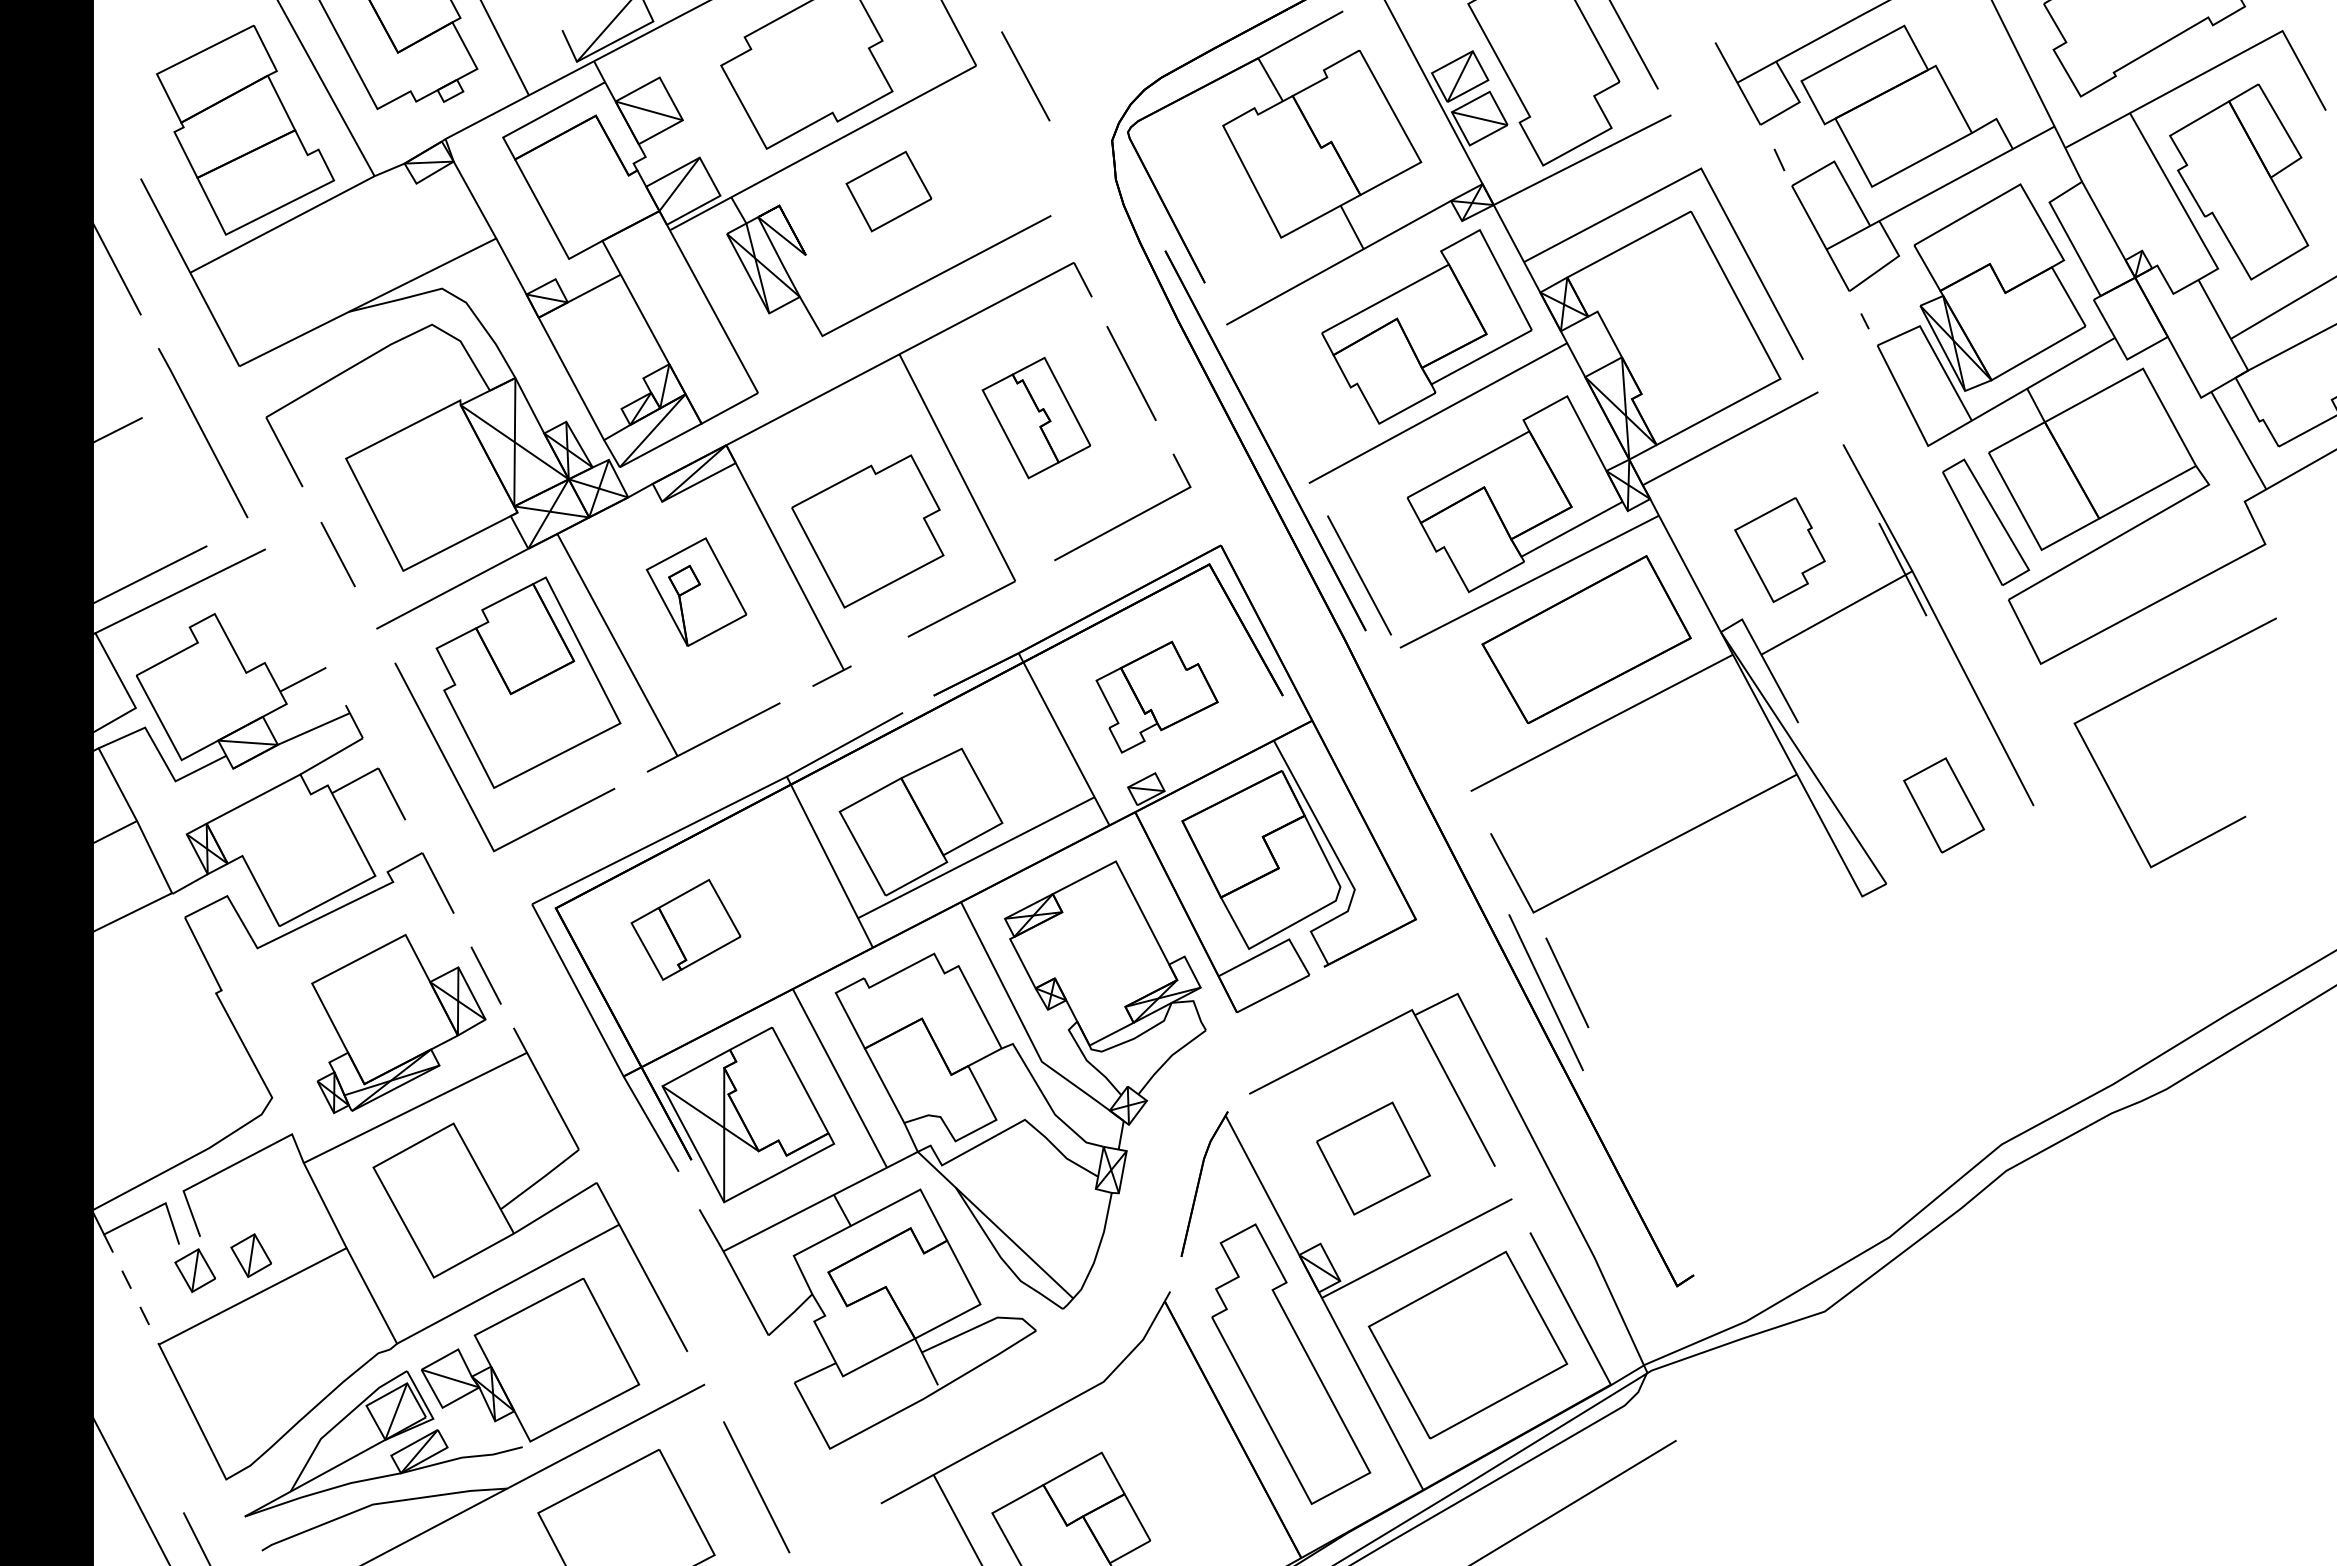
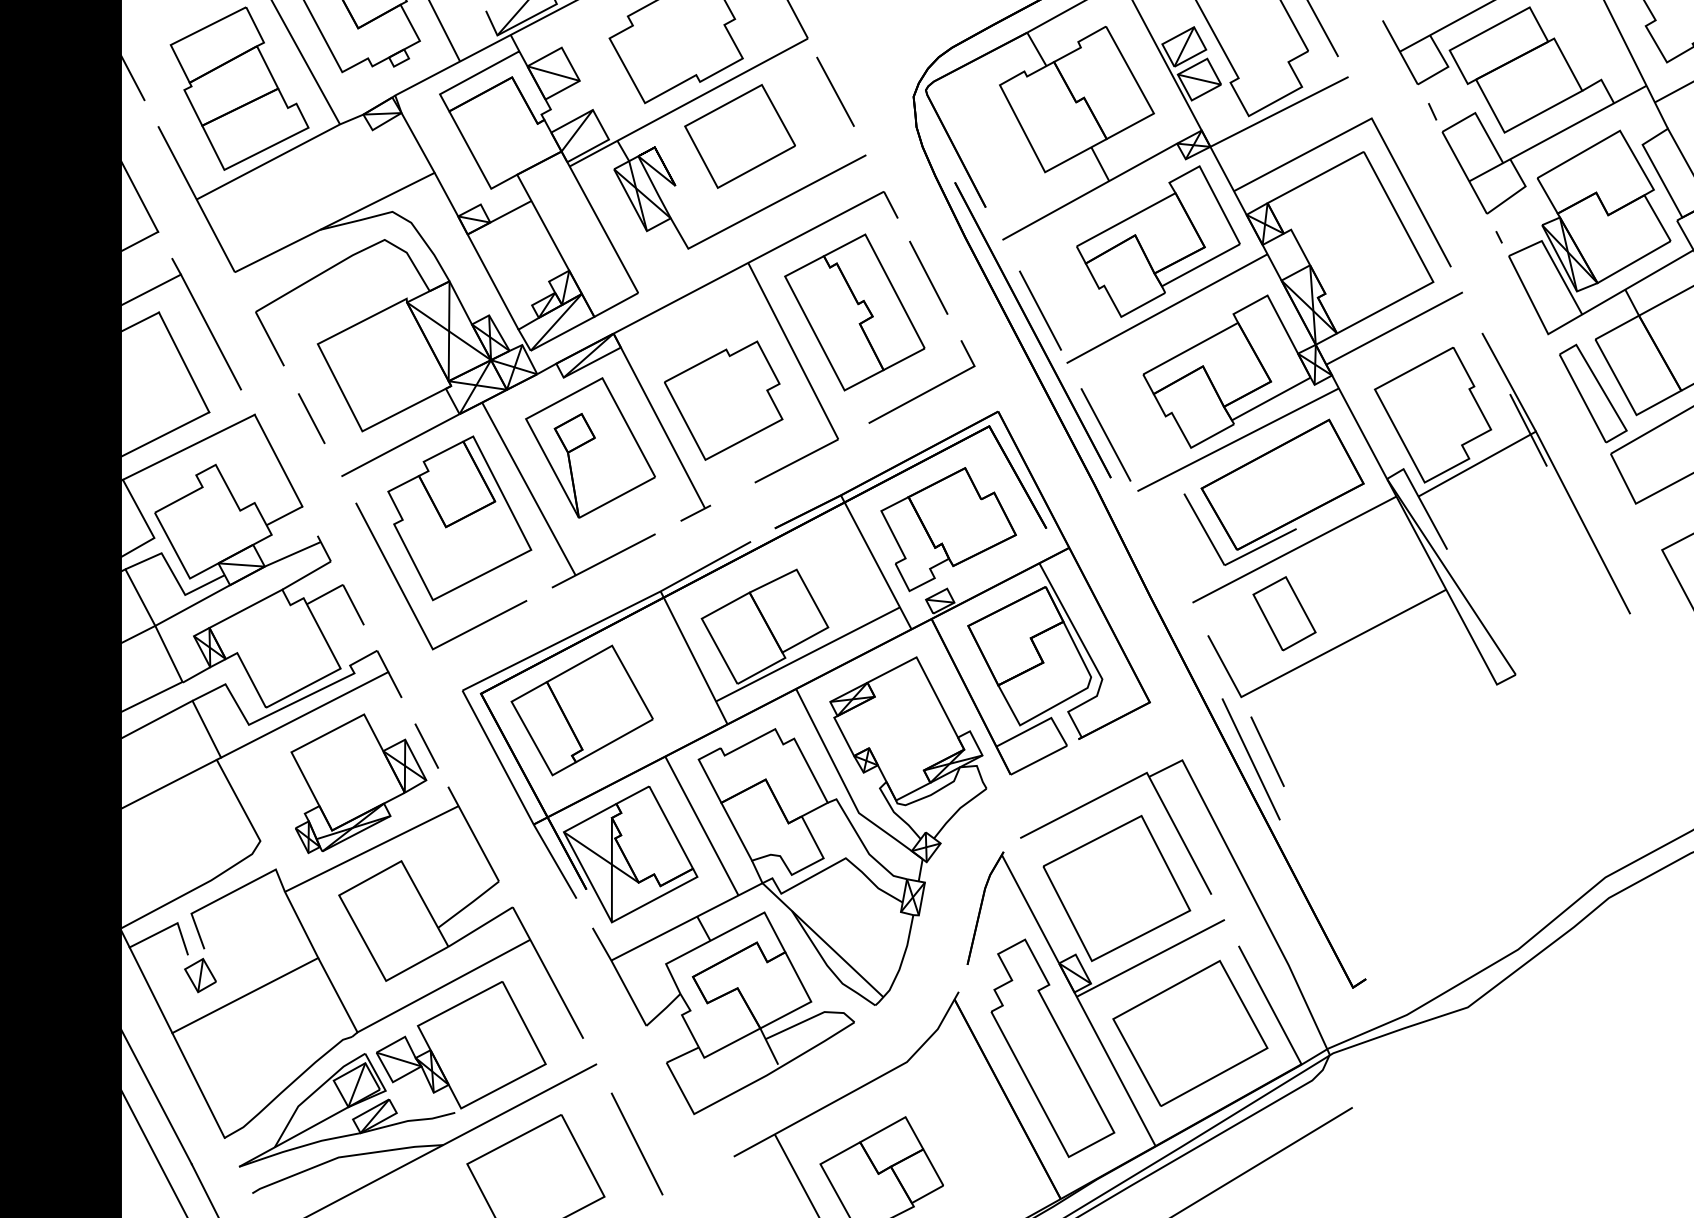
line: (1025, 76) -> (835, 91), moved
line: (108, 115) -> (133, 77), added
part: (888, 191) -> (739, 136), size x1.67
line: (116, 326) -> (139, 241), added
line: (131, 388) -> (150, 289), added
line: (1274, 415) -> (1039, 310), added
part: (1036, 417) -> (854, 312), size x1.67
line: (173, 482) -> (183, 362), added
part: (1779, 549) -> (1432, 414), size x1.67
part: (696, 591) -> (590, 447), size x1.67
line: (295, 608) -> (278, 460), added
part: (1156, 697) -> (948, 529), size x1.43
part: (1546, 724) -> (1251, 550), added
line: (185, 794) -> (192, 605), added
part: (1944, 805) -> (1284, 613), moved
part: (685, 929) -> (581, 710), size x1.67
line: (328, 935) -> (304, 714), added
line: (138, 941) -> (156, 719), added
line: (154, 1024) -> (168, 784), added
part: (1373, 1158) -> (1116, 888), size x1.67
part: (250, 1255) -> (243, 963), removed
line: (131, 1289) -> (150, 990), dashed -> solid
line: (138, 1426) -> (156, 1096), added

